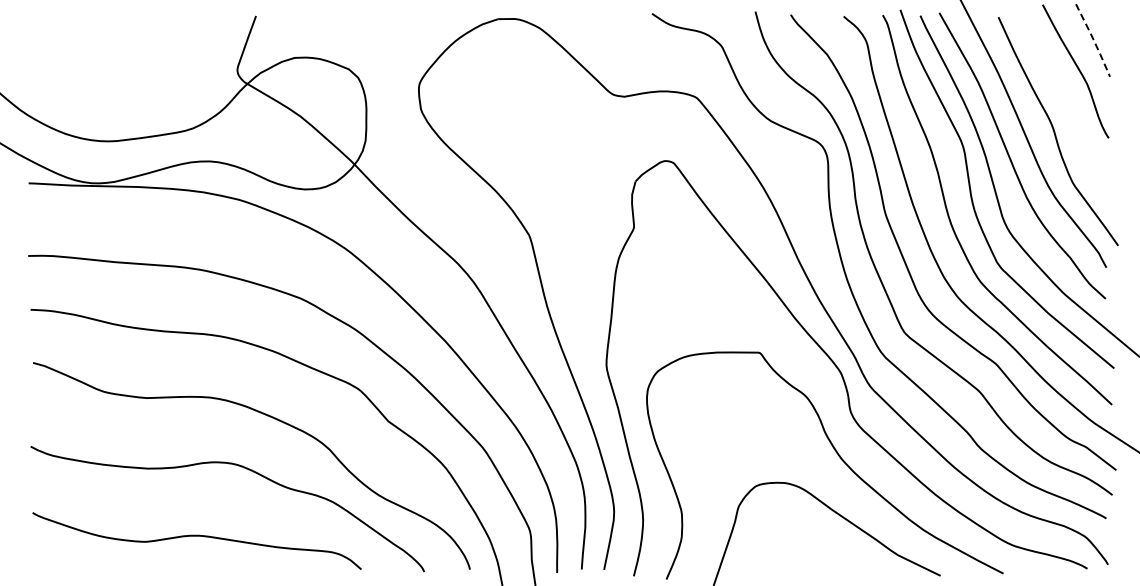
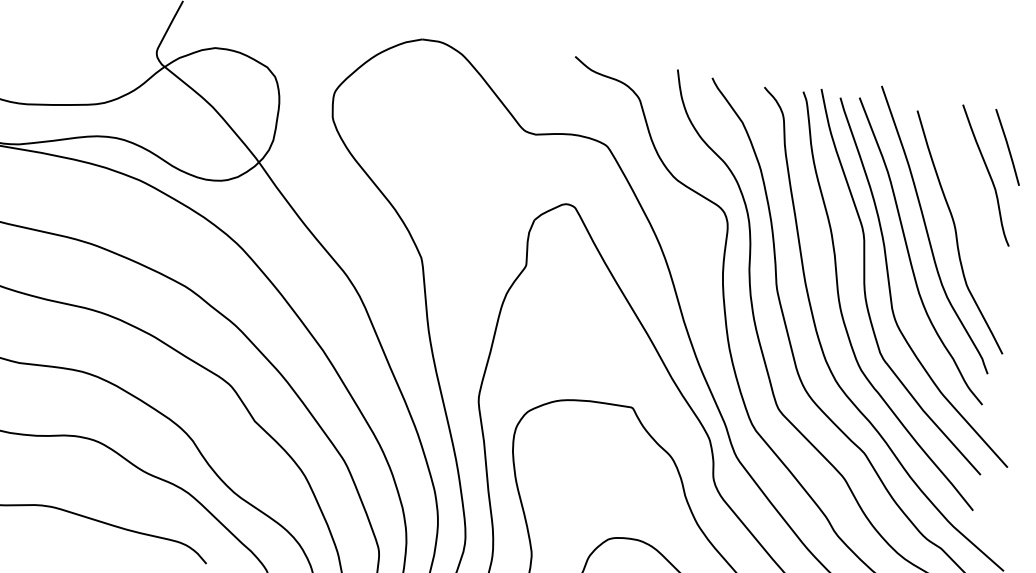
line: (1093, 40) -> (1008, 147), dashed -> solid

